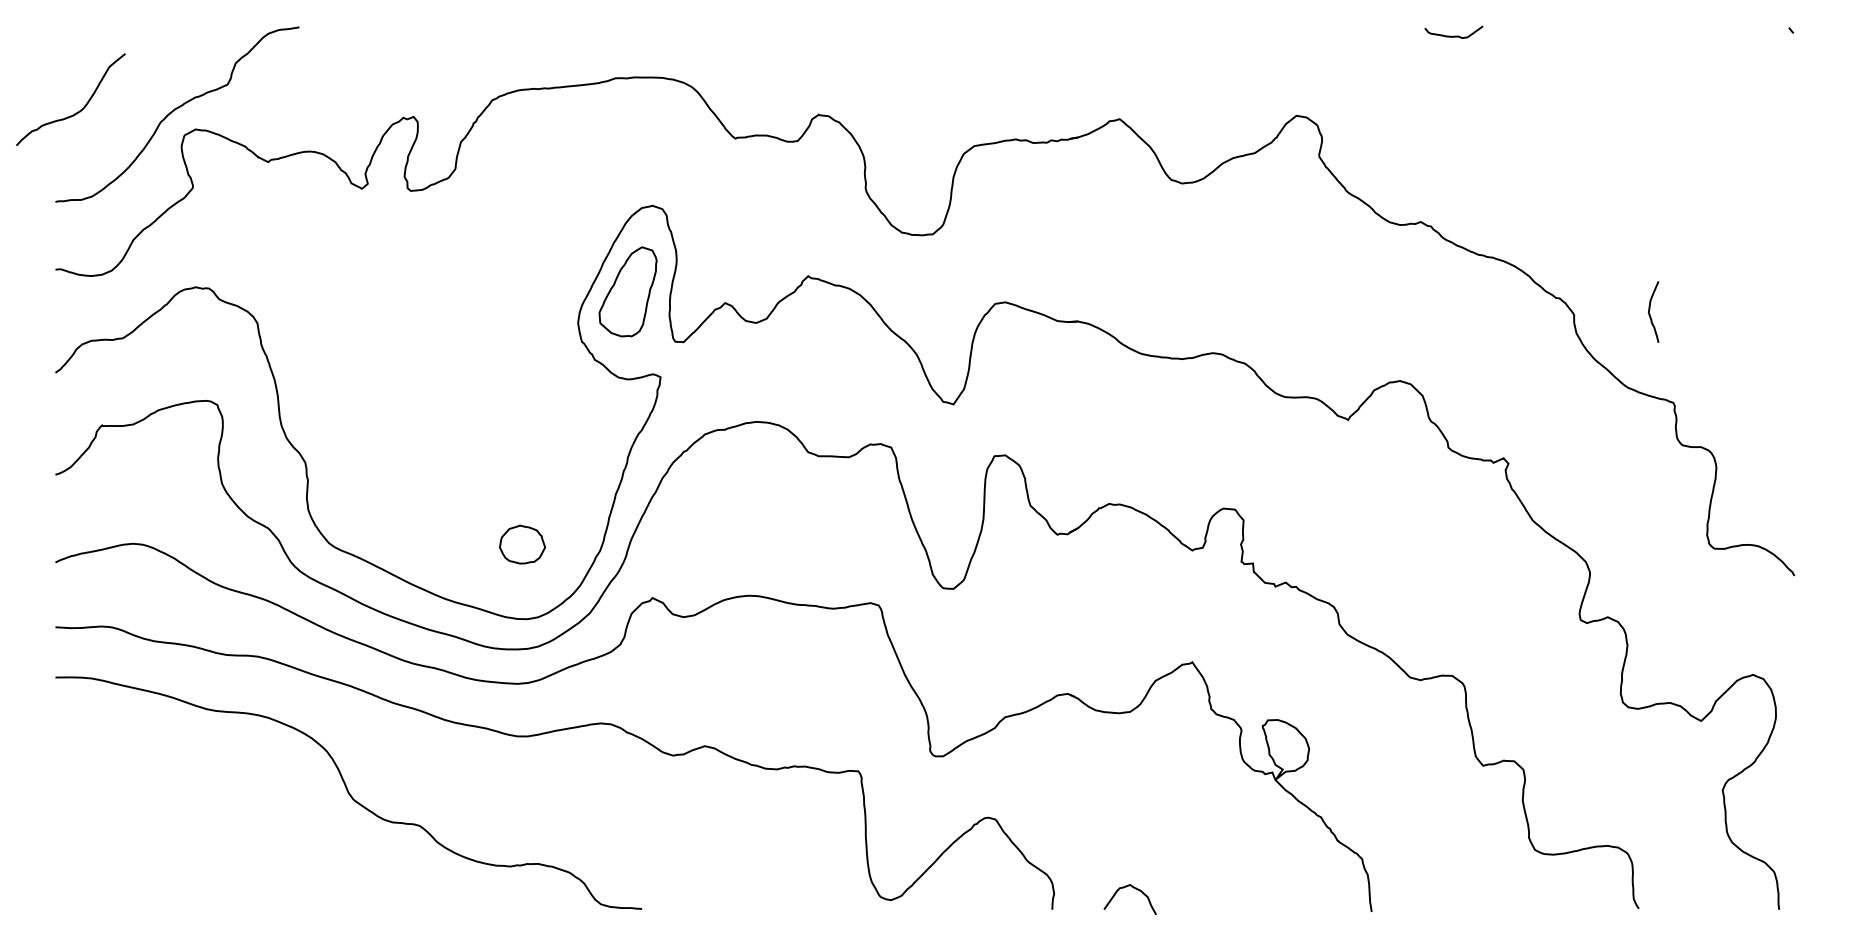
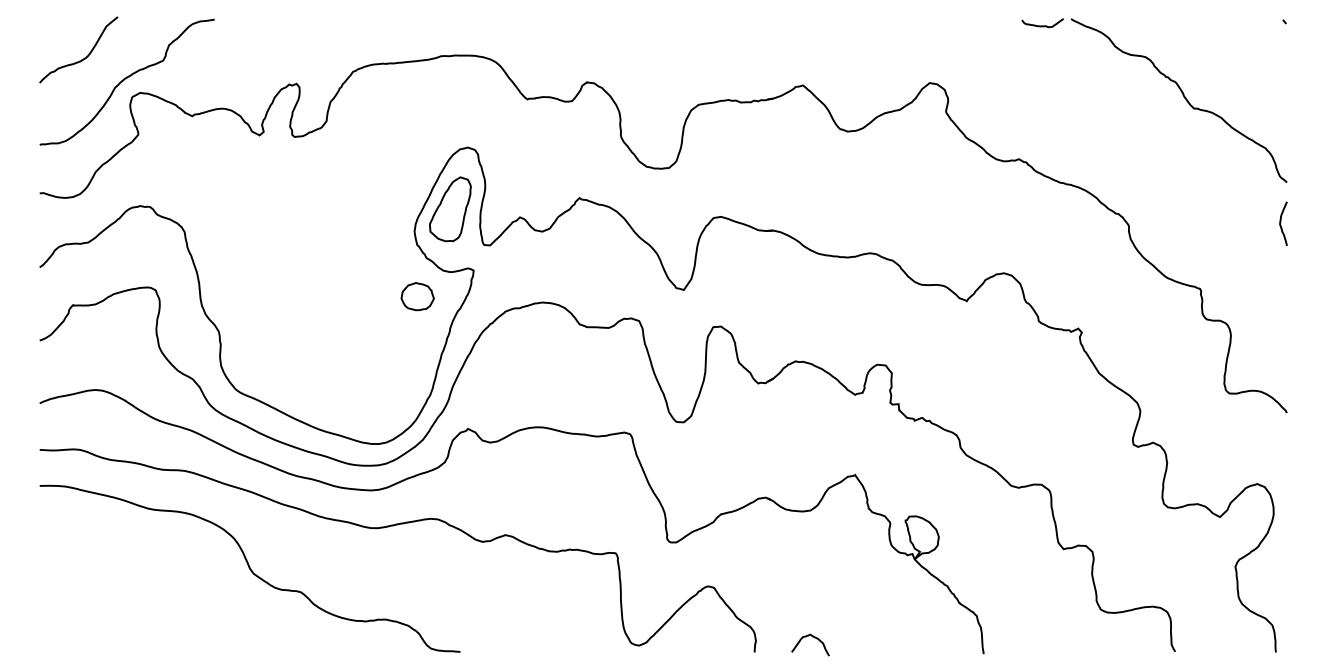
curve: (77, 111) -> (83, 58), moved
curve: (1650, 135) -> (1183, 97), added
curve: (1650, 309) -> (1281, 221), moved
part: (522, 544) -> (417, 296), moved

